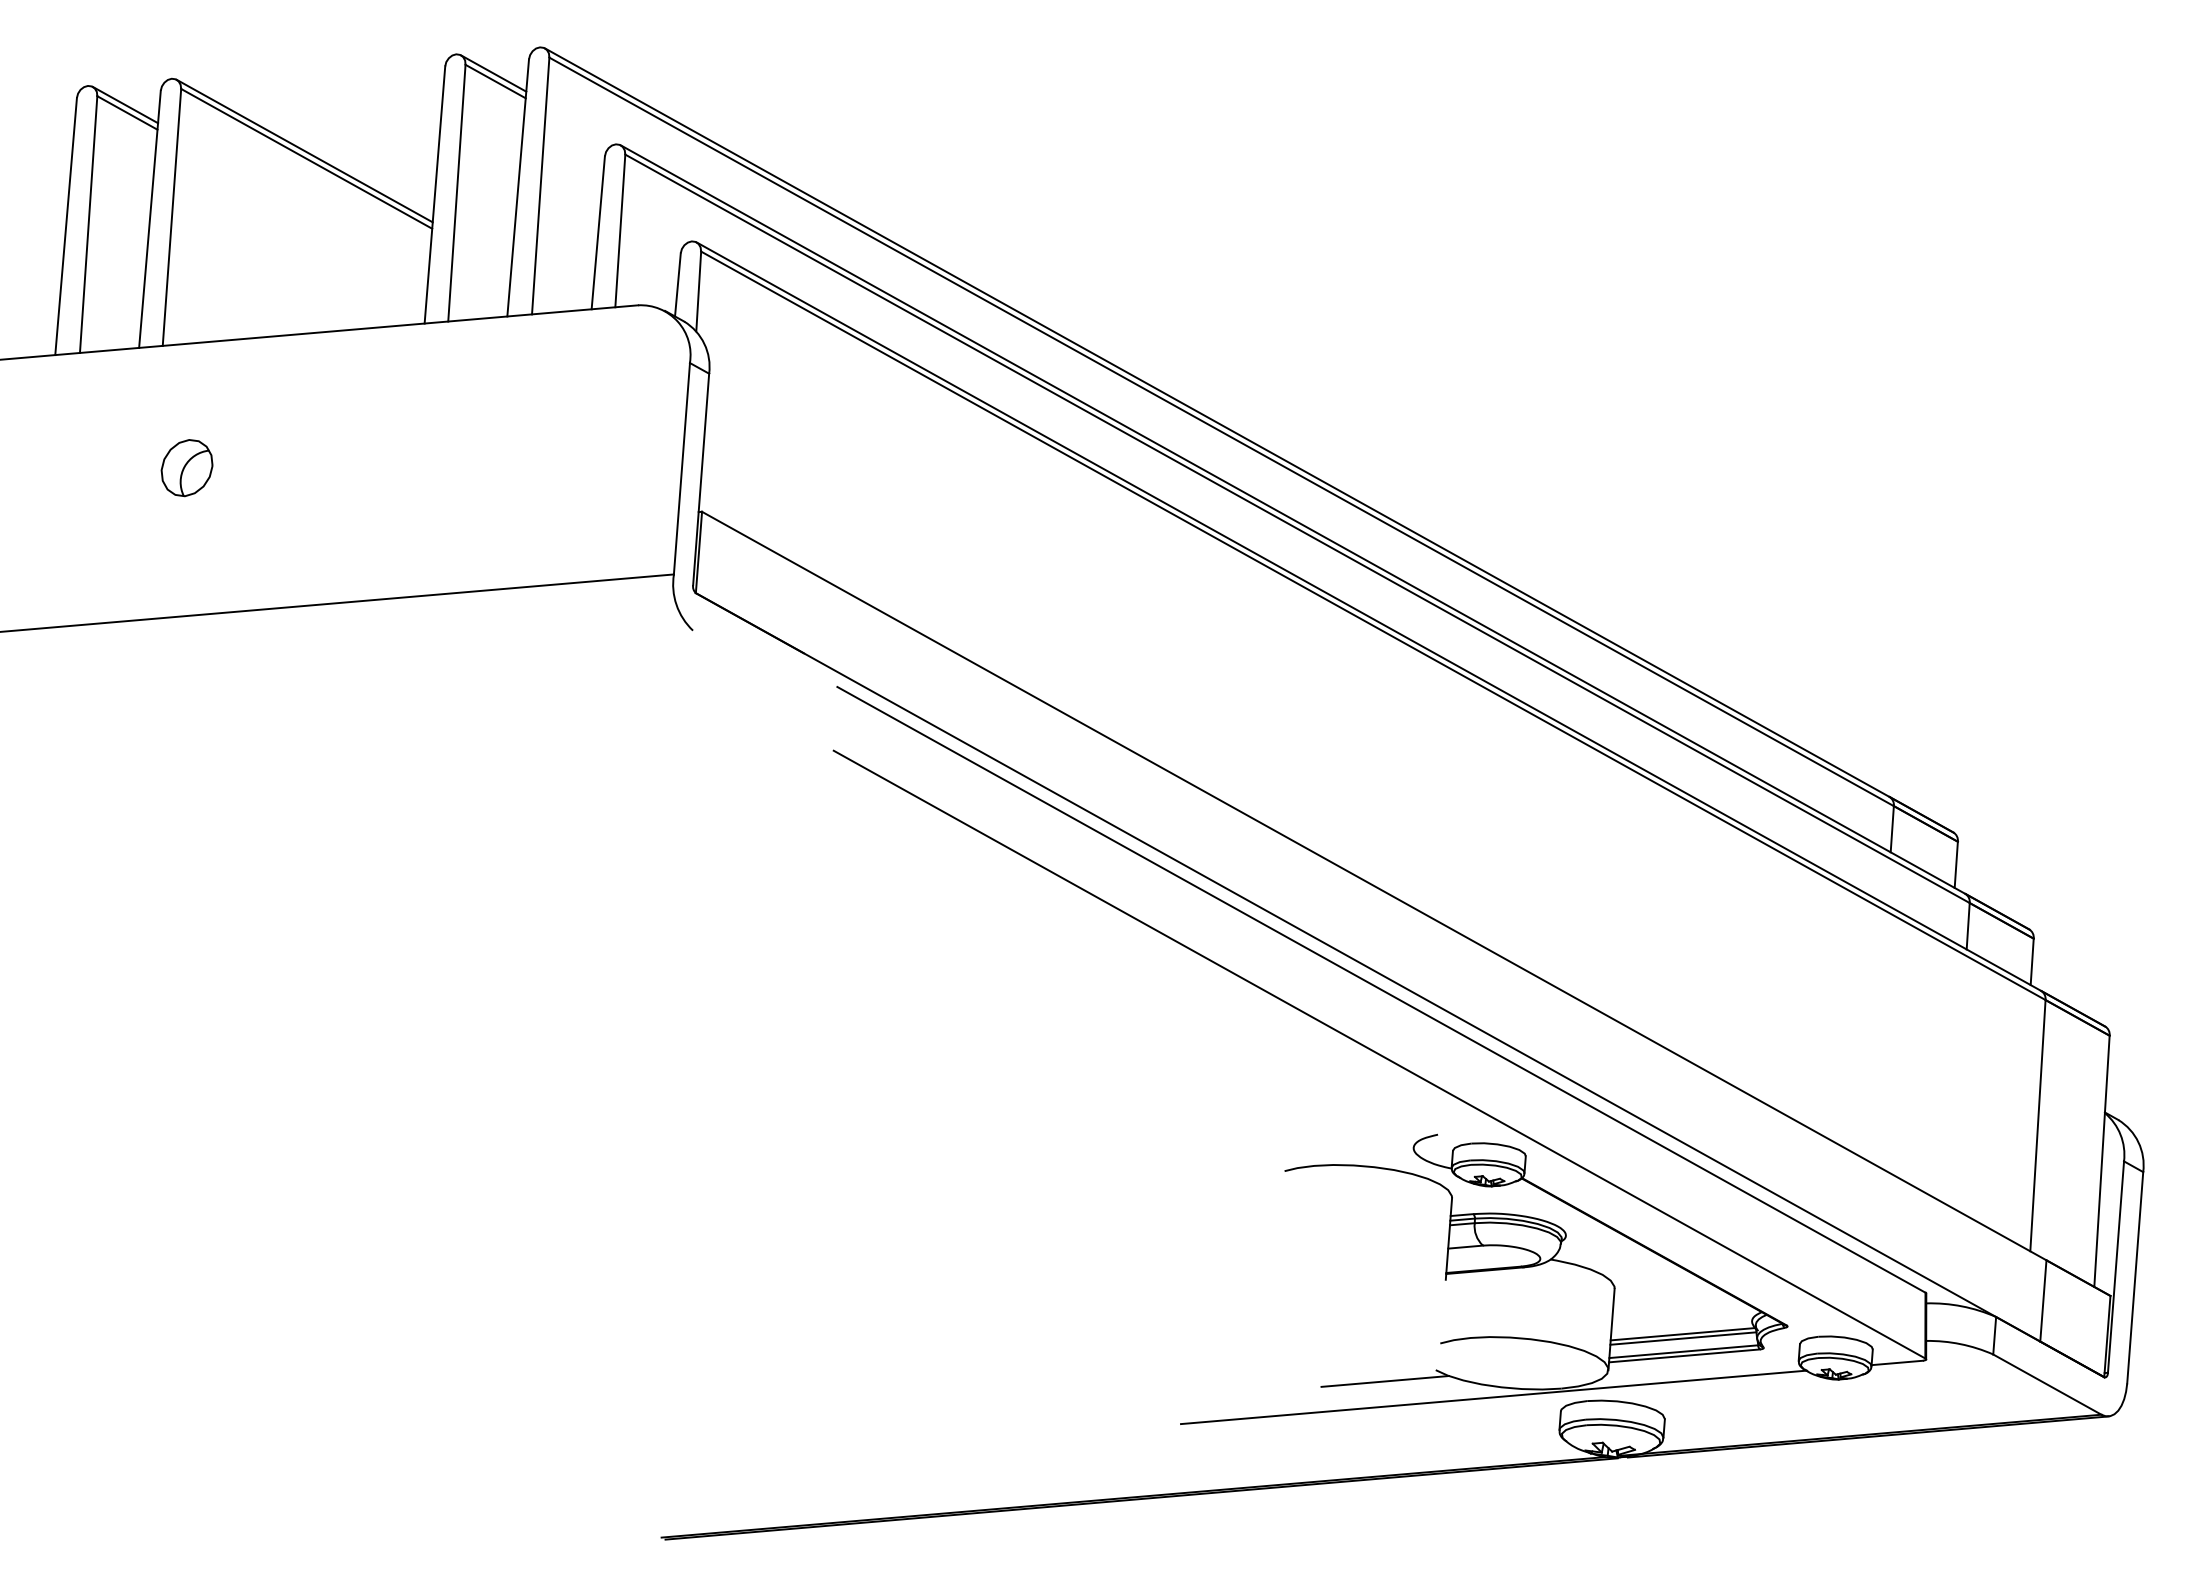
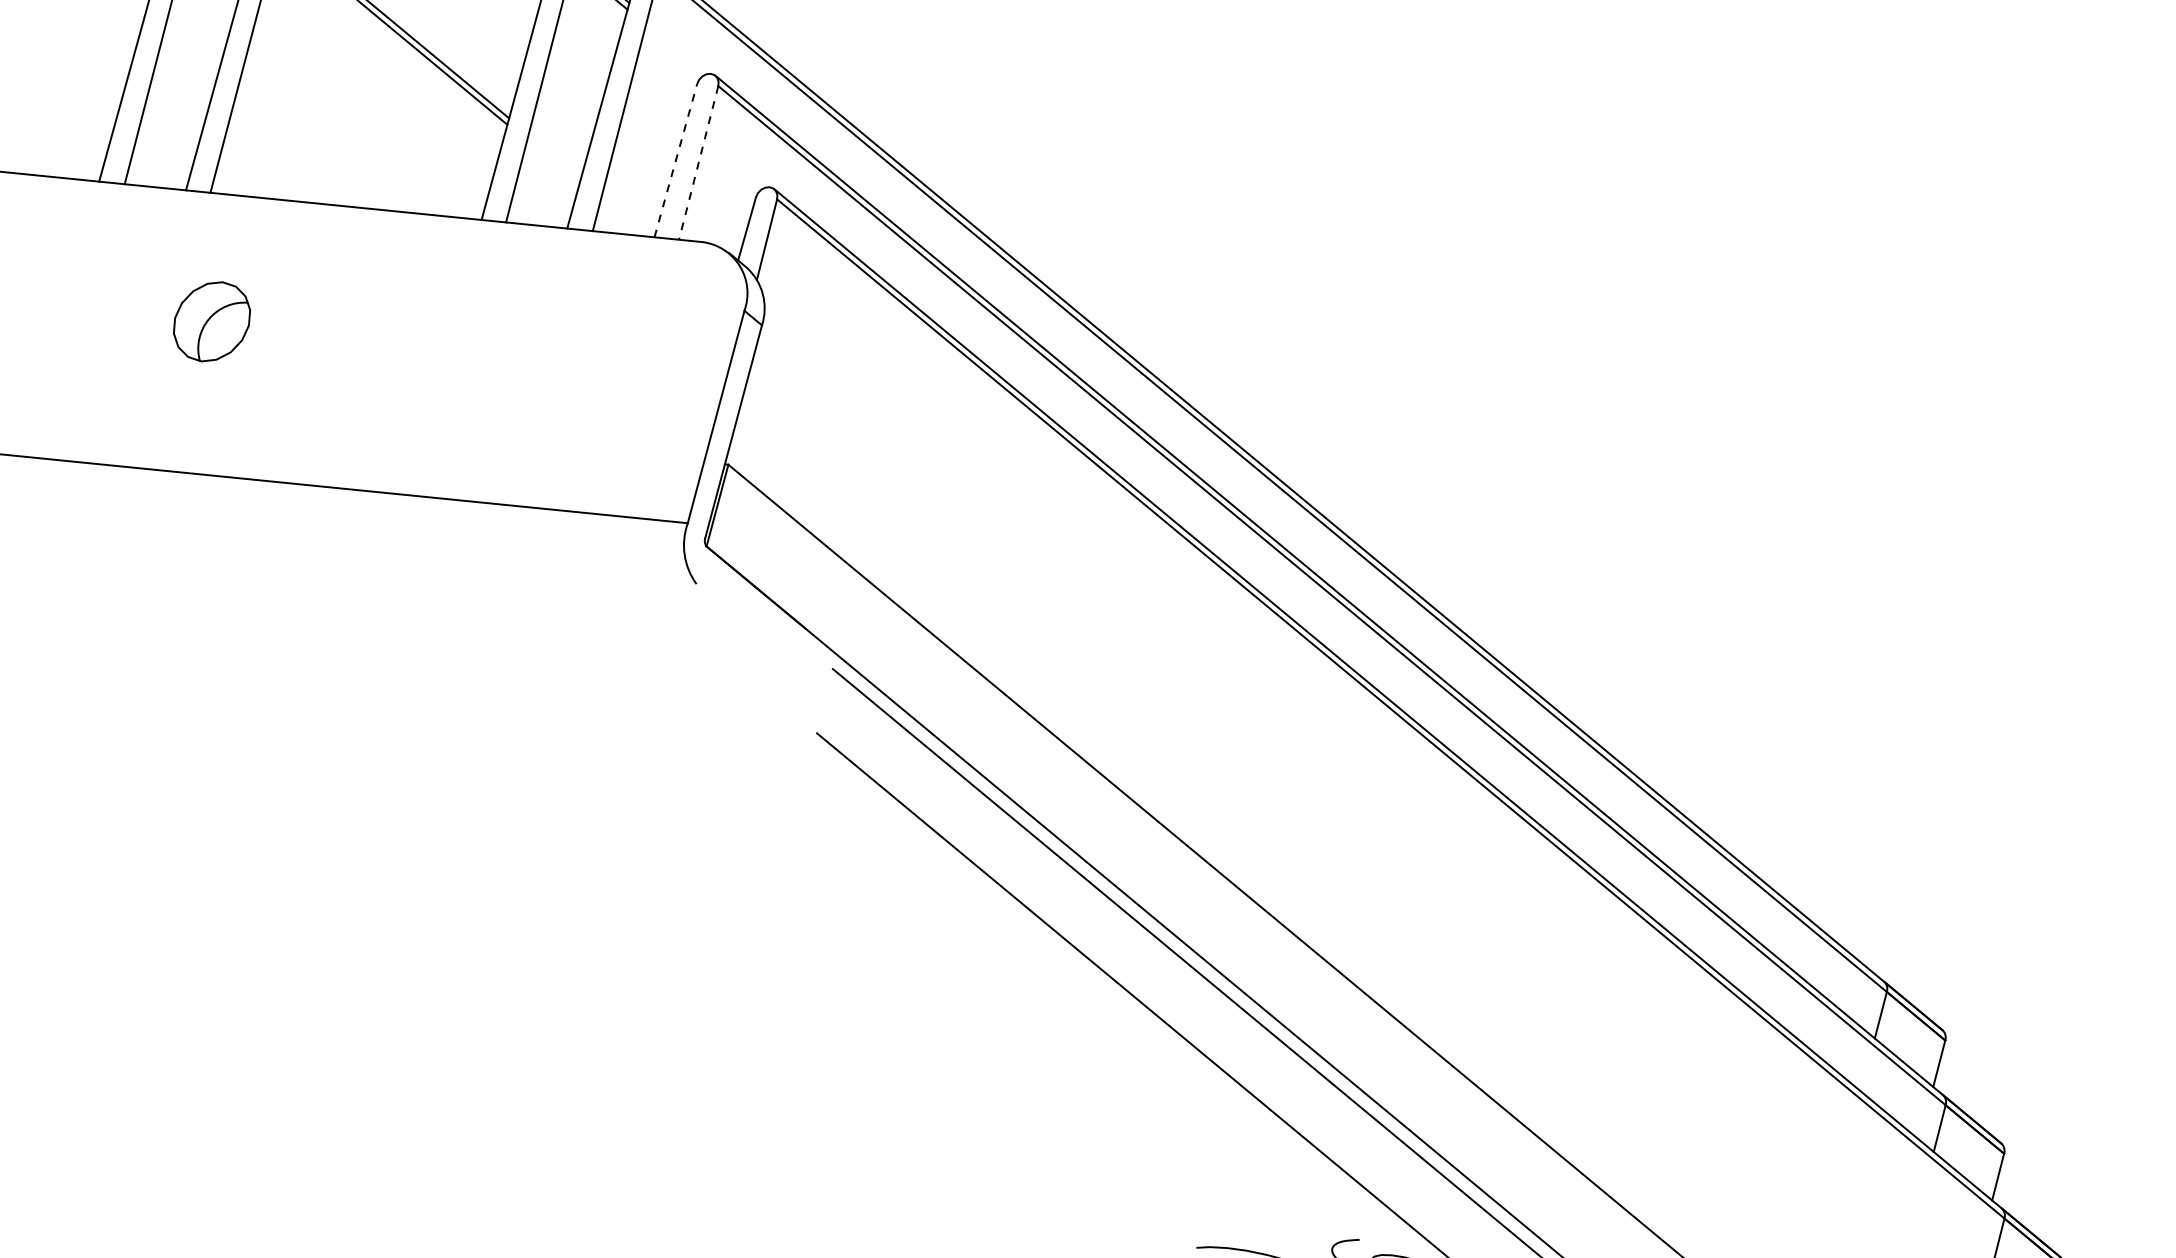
line: (620, 231) -> (698, 163), solid -> dashed
line: (598, 232) -> (676, 160), solid -> dashed
part: (186, 468) -> (211, 322), size x1.4

